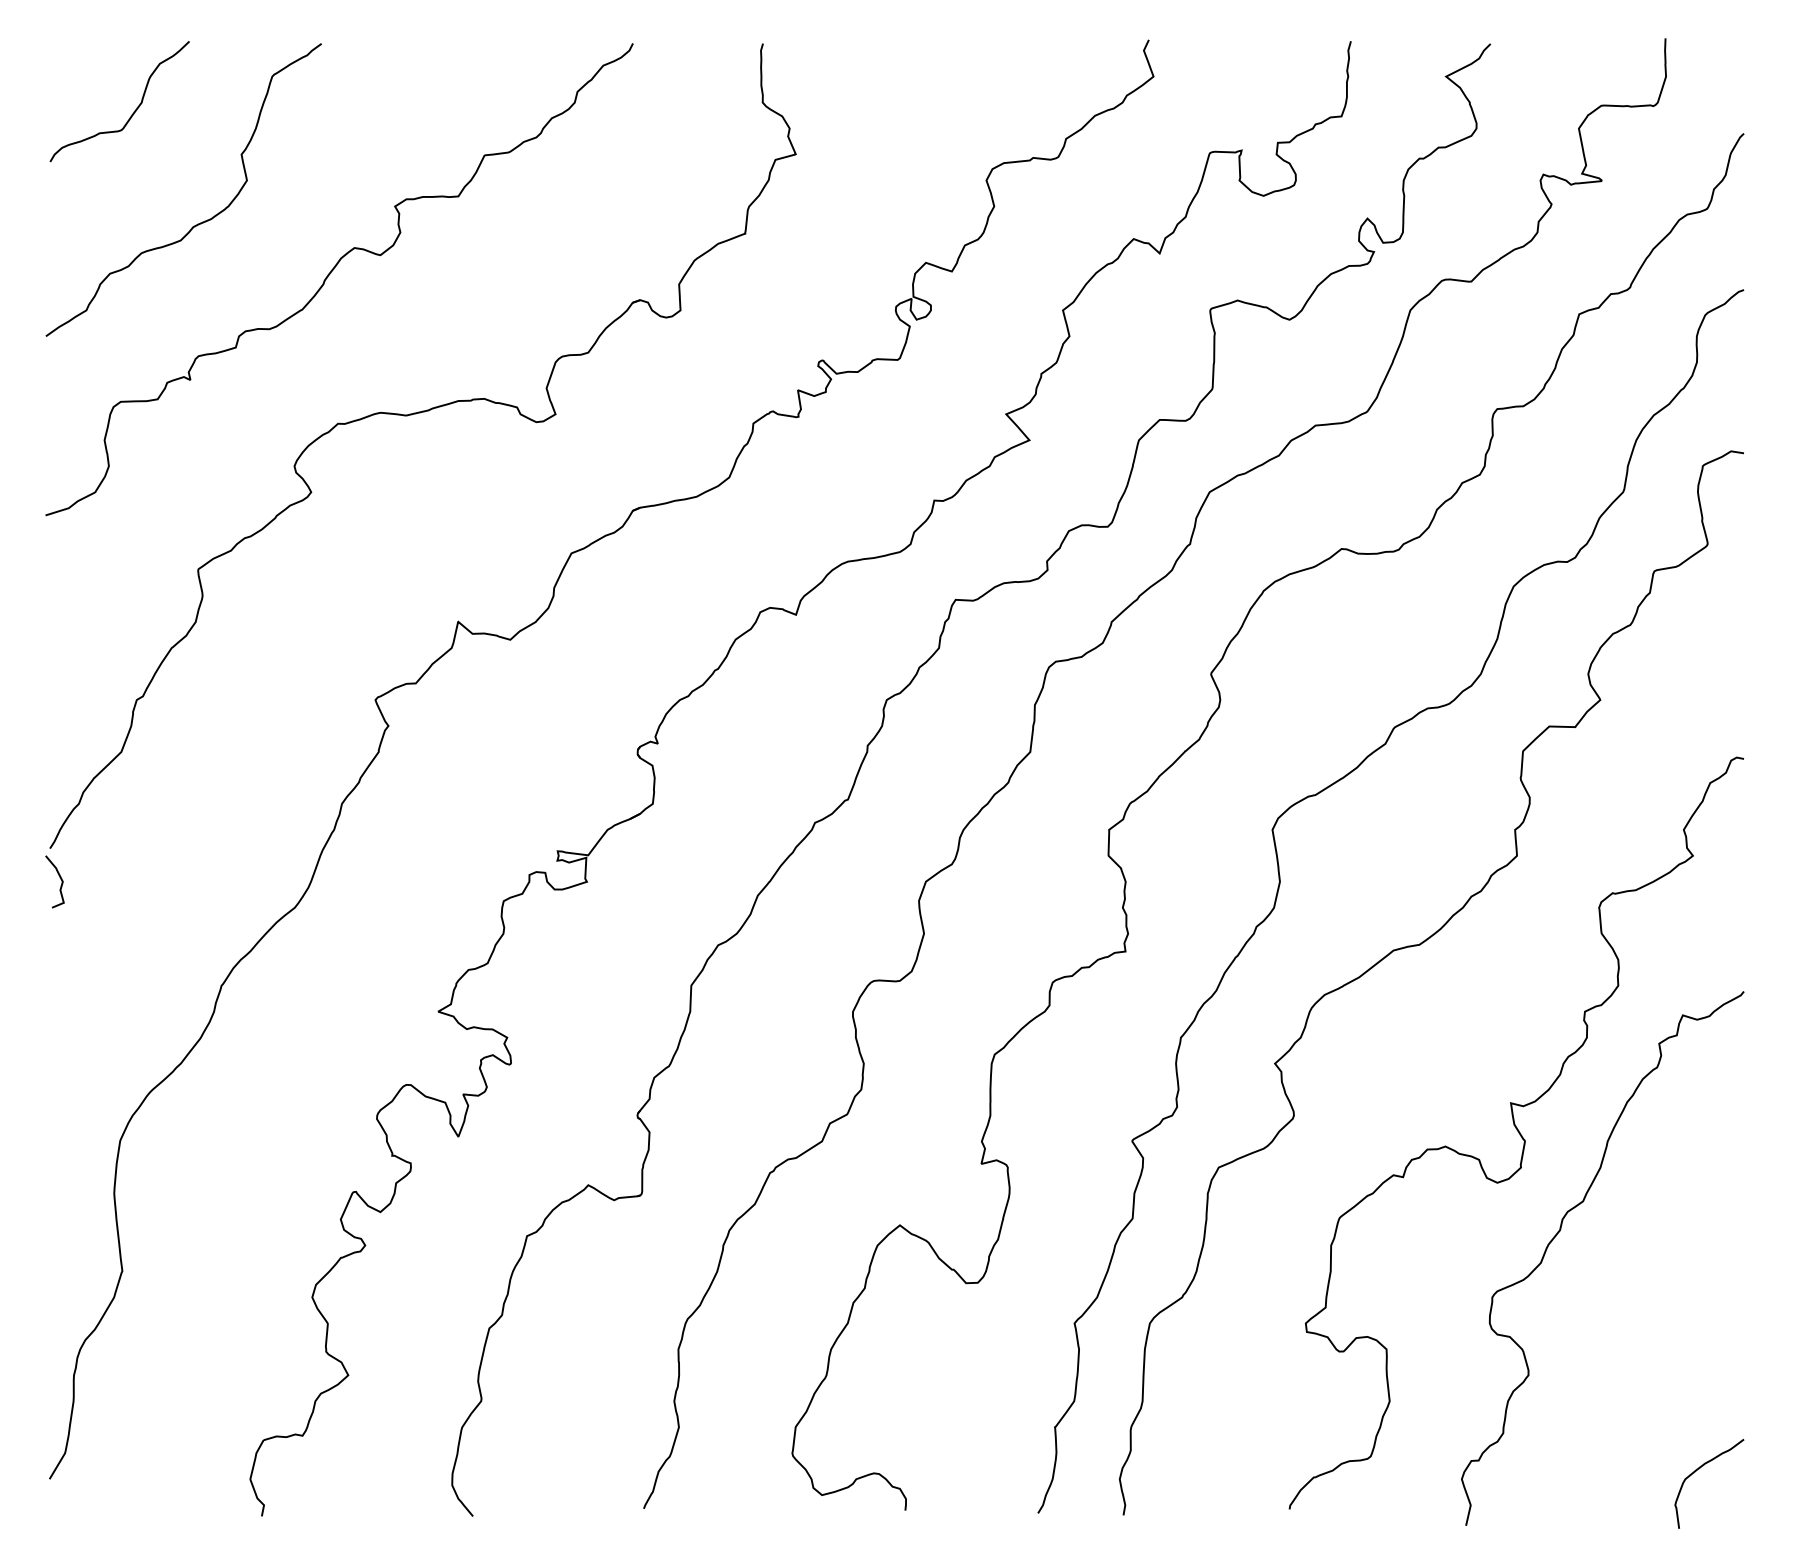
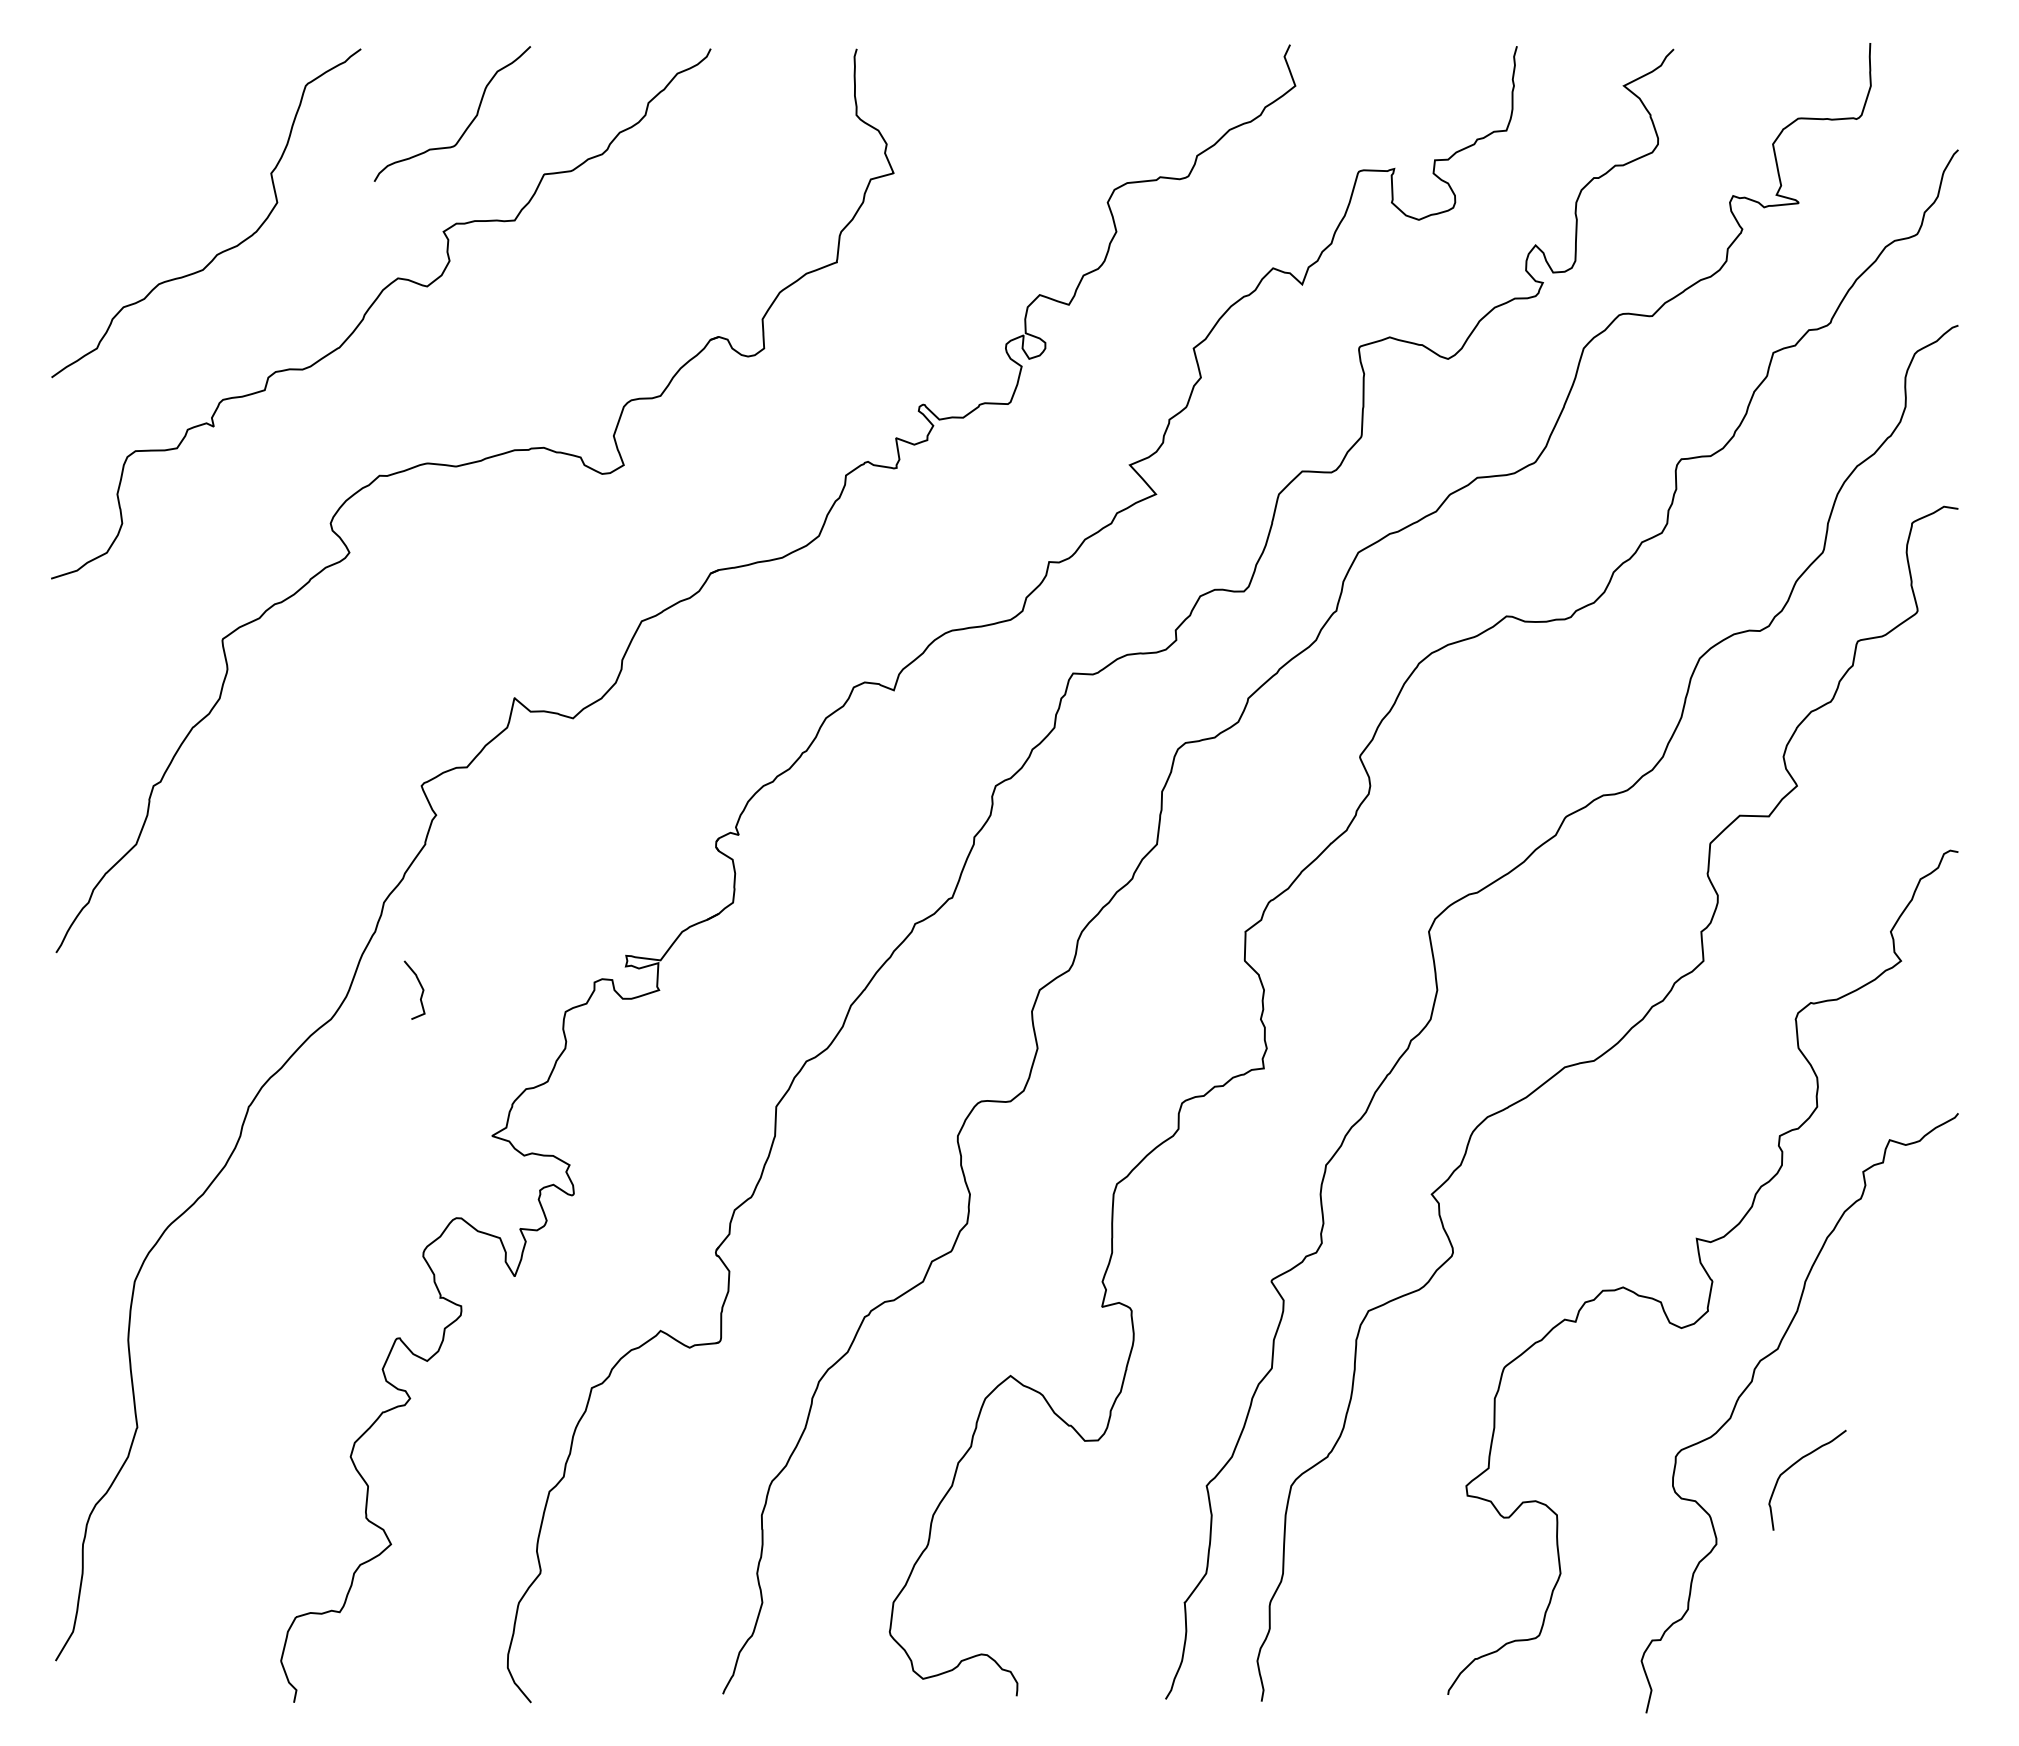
curve: (134, 110) -> (469, 123), moved
curve: (60, 878) -> (420, 986), moved
curve: (1698, 1469) -> (1795, 1464), moved

